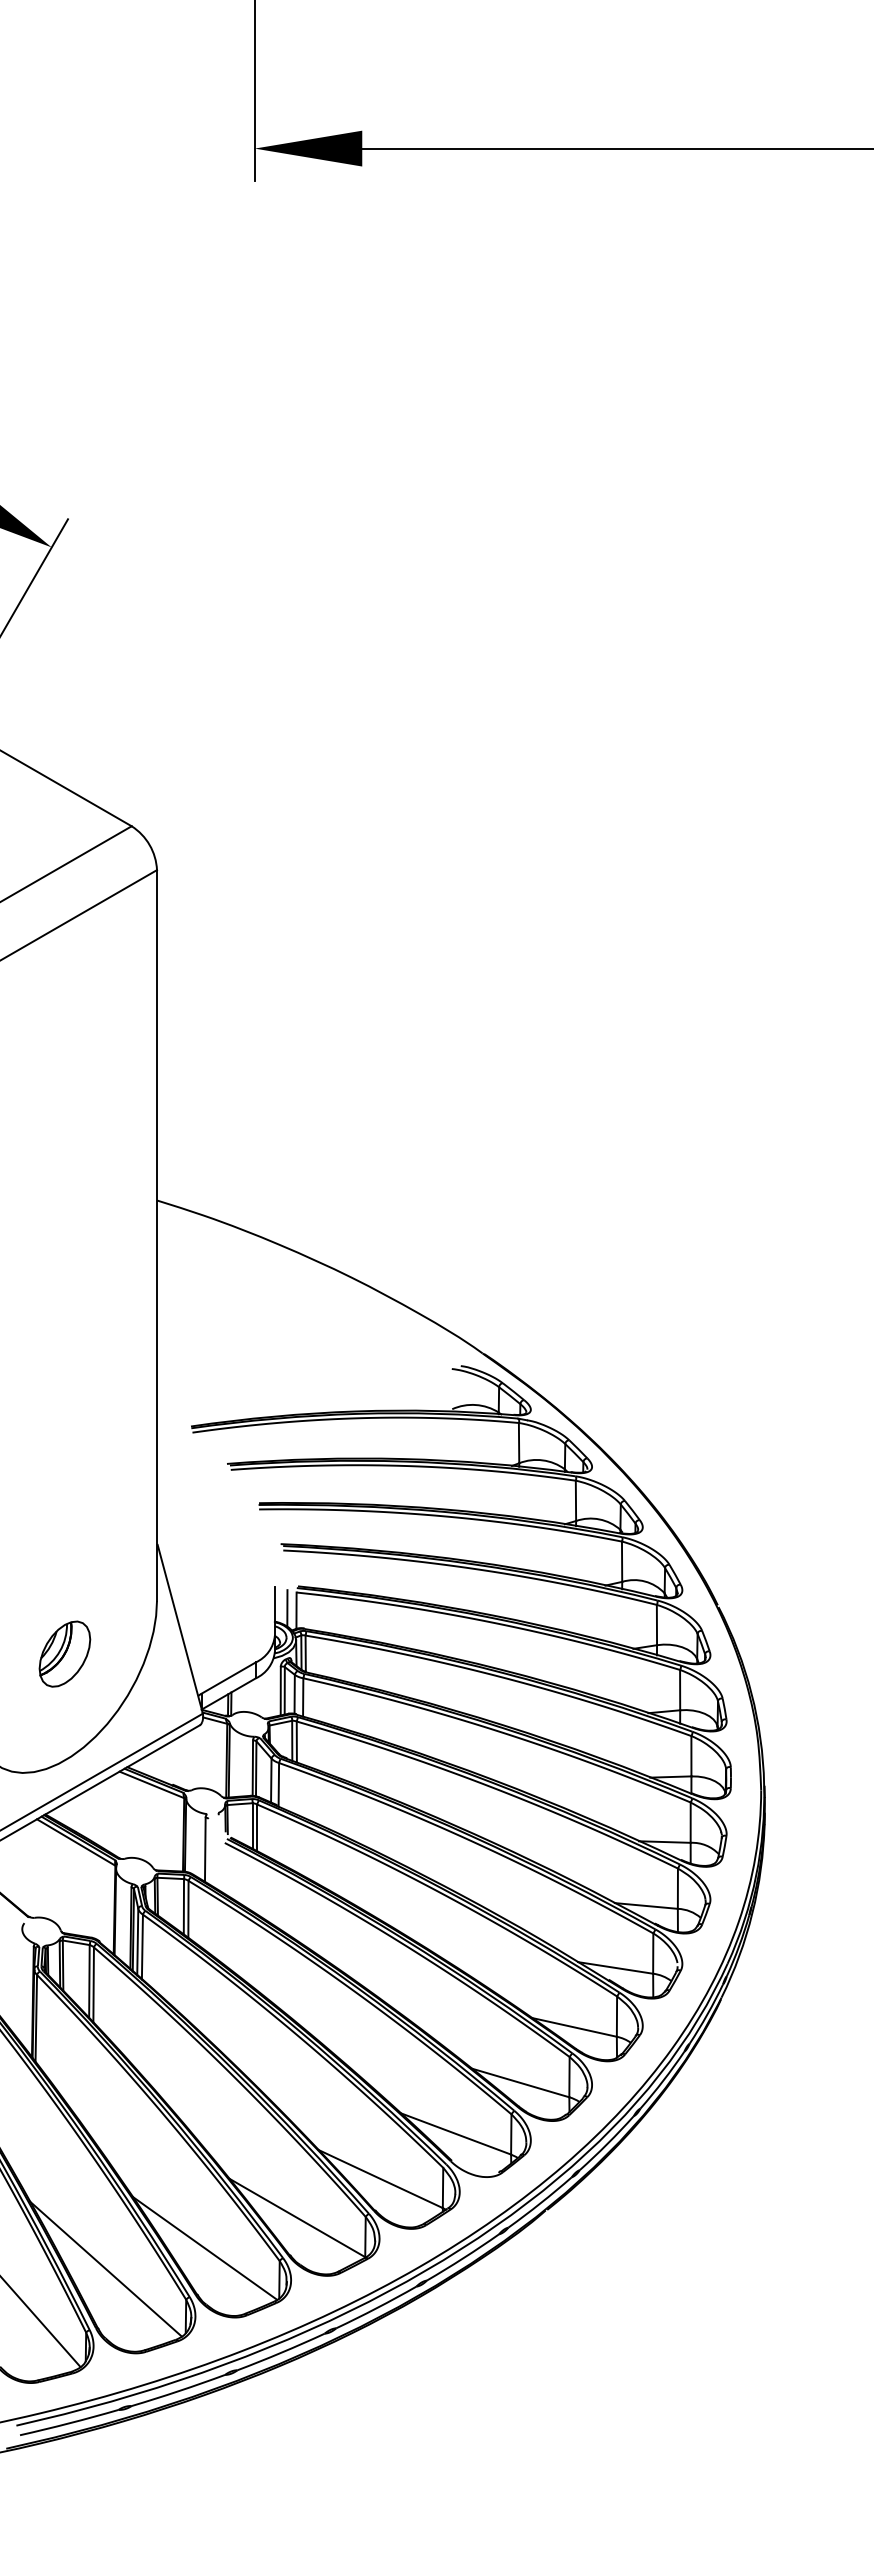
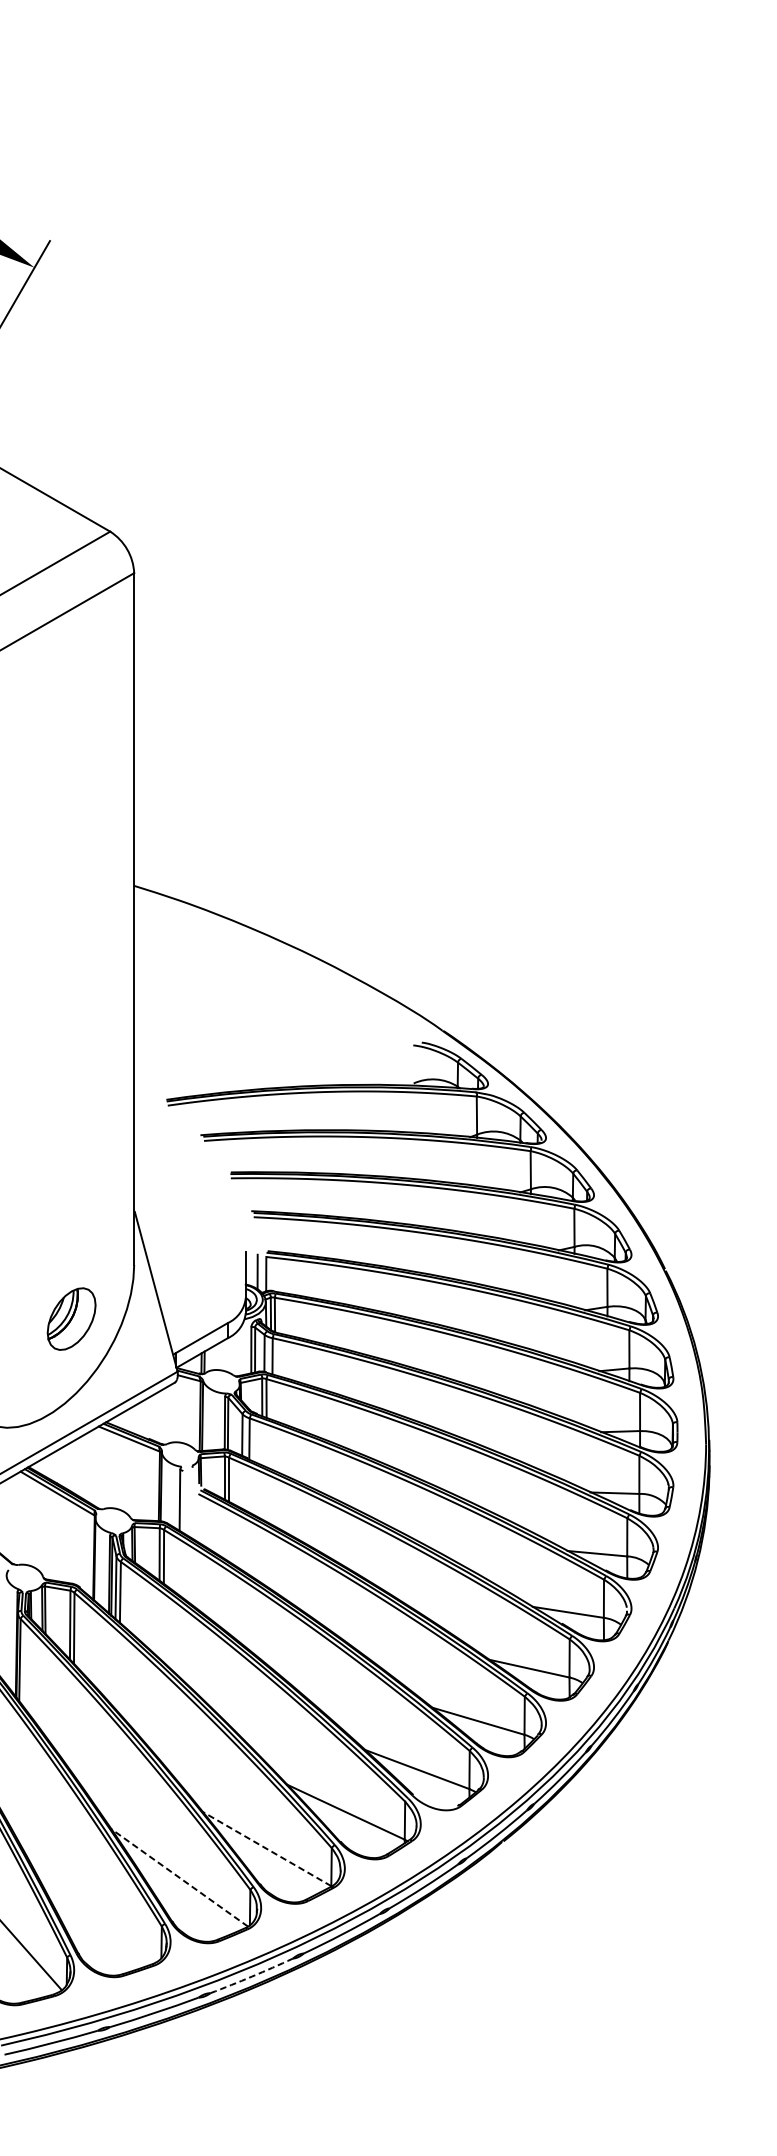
part: (64, 1653) -> (71, 1318), moved
line: (296, 2217) -> (266, 1848), solid -> dashed
line: (204, 2248) -> (179, 1877), solid -> dashed
line: (105, 2268) -> (85, 1896), removed
arc: (281, 2352) -> (252, 1976), solid -> dashed

